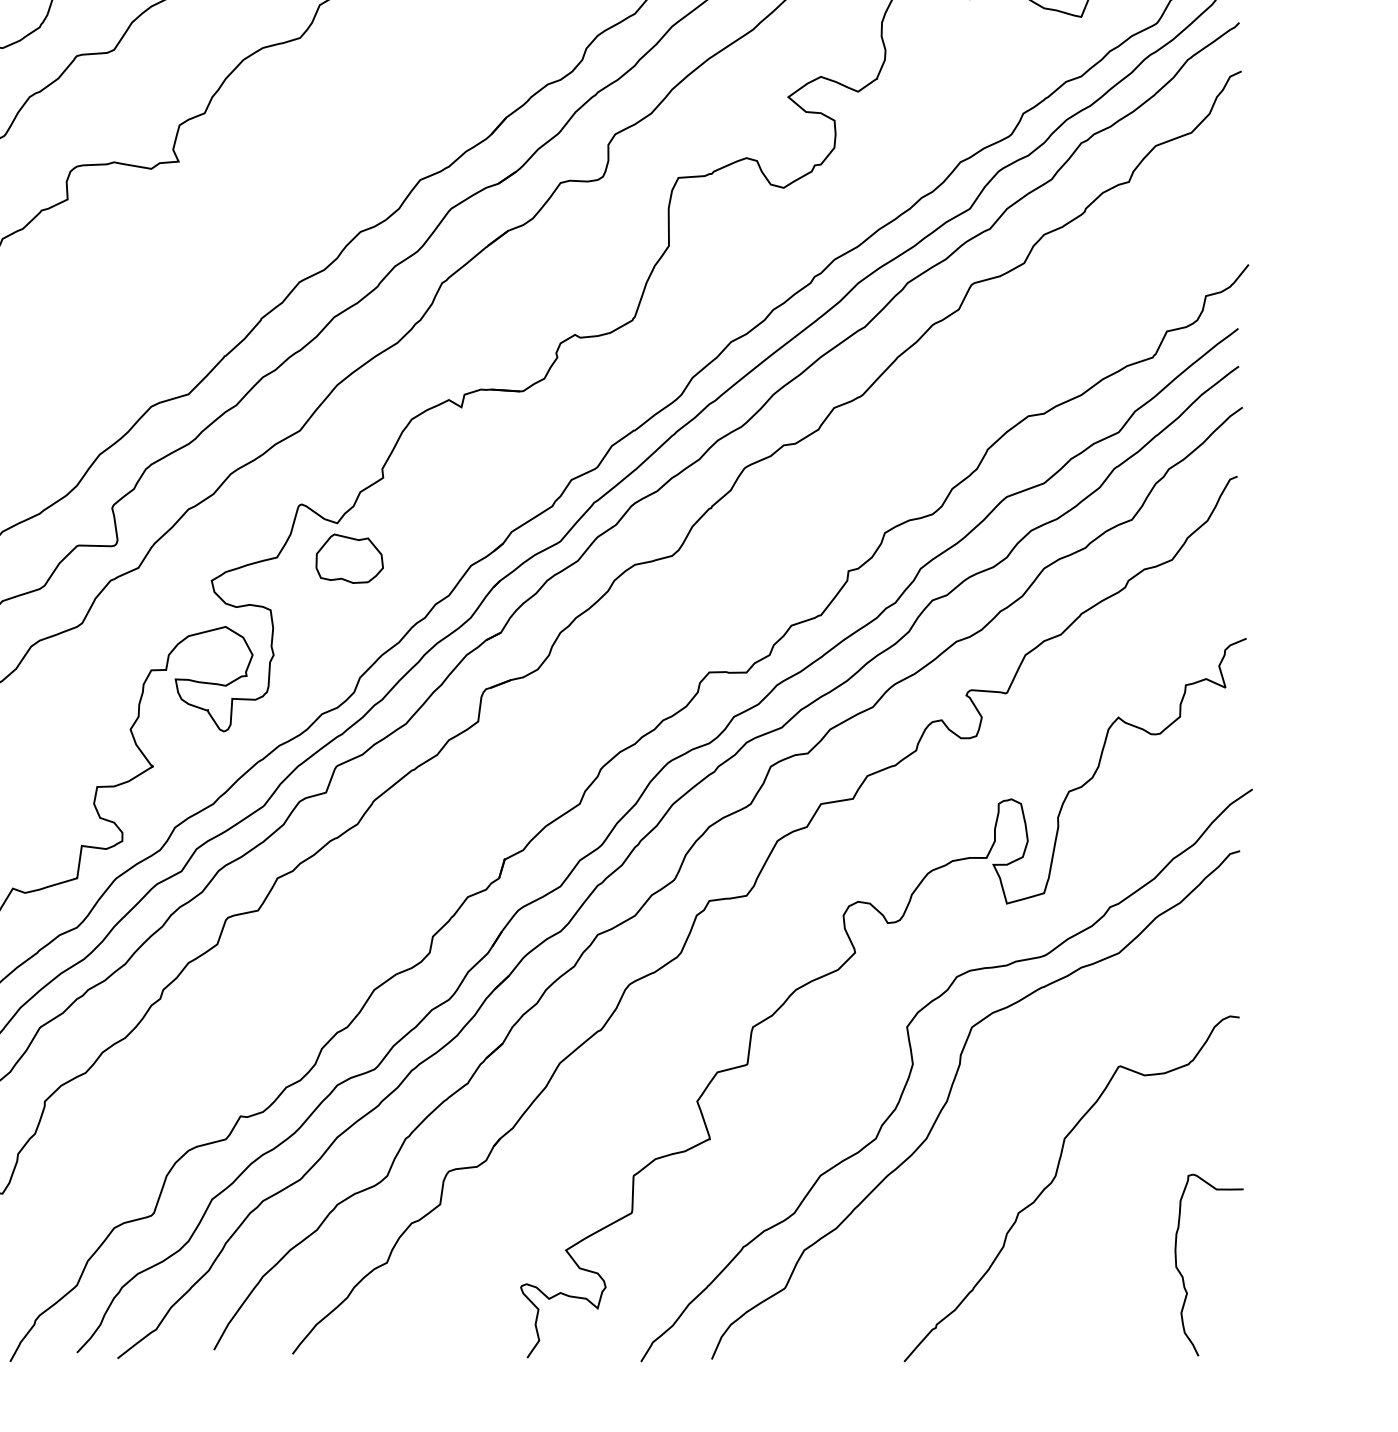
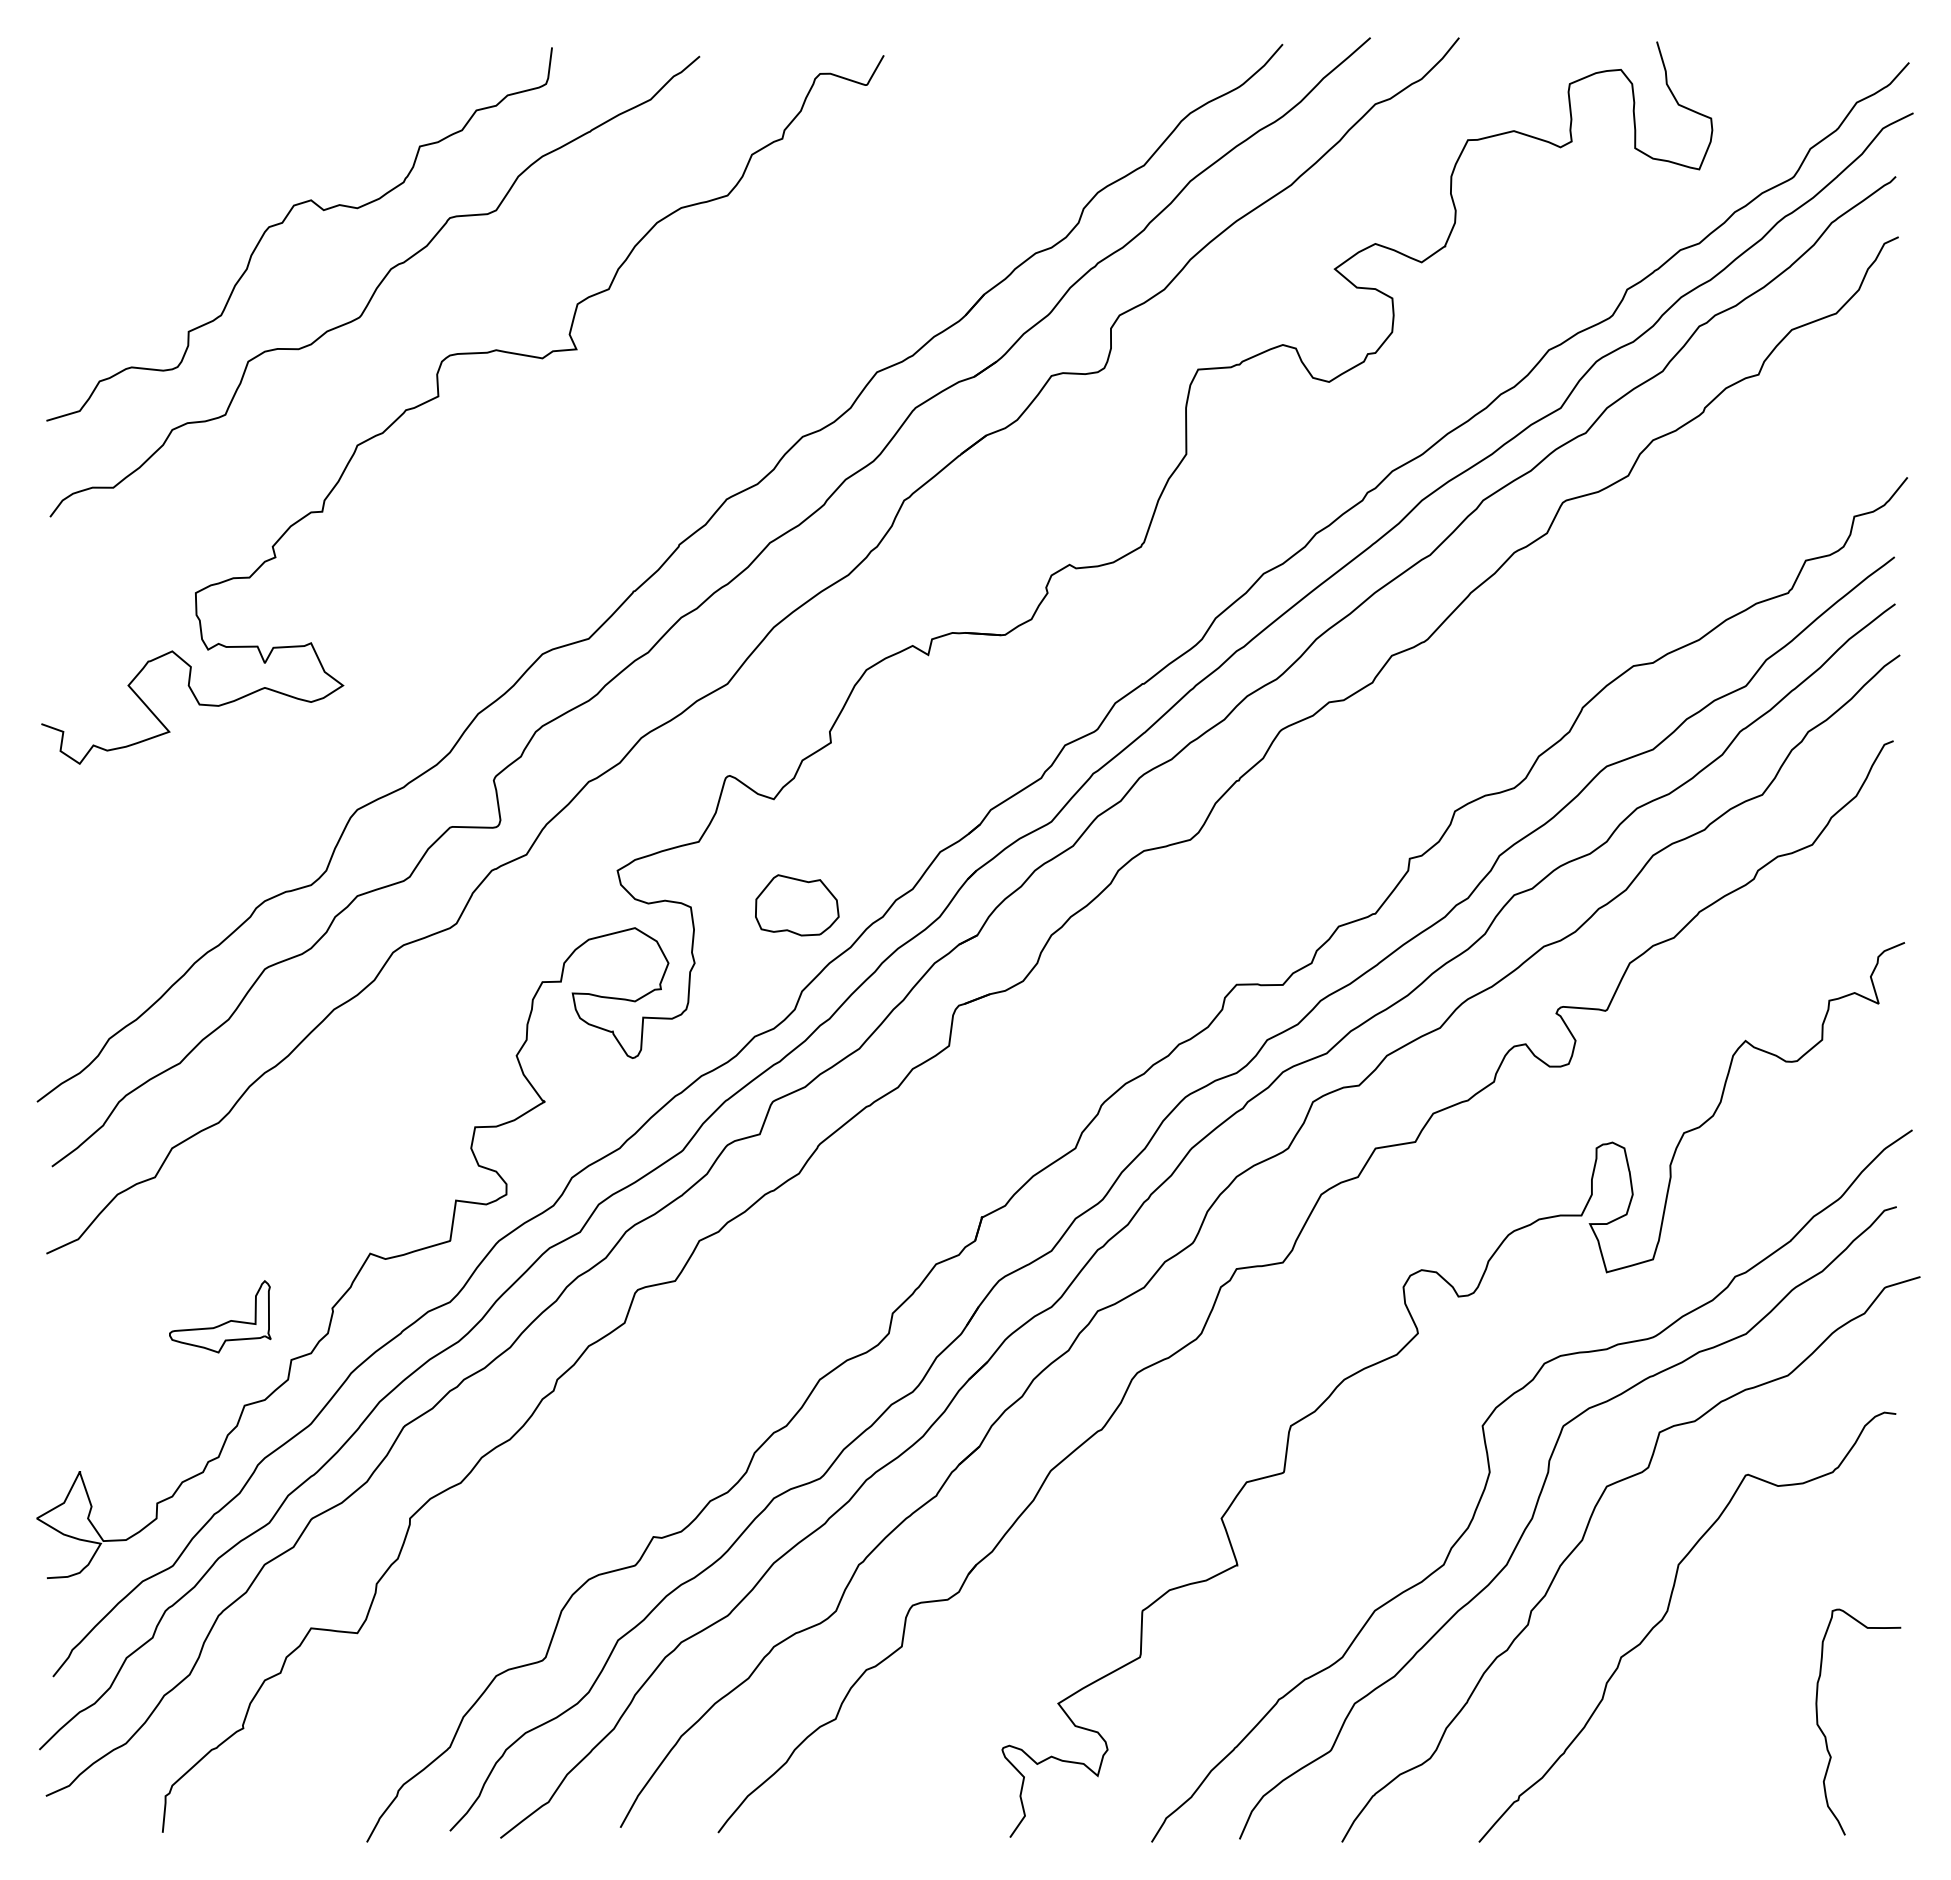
part: (349, 558) -> (797, 905), moved
curve: (988, 1119) -> (1583, 1540), added

